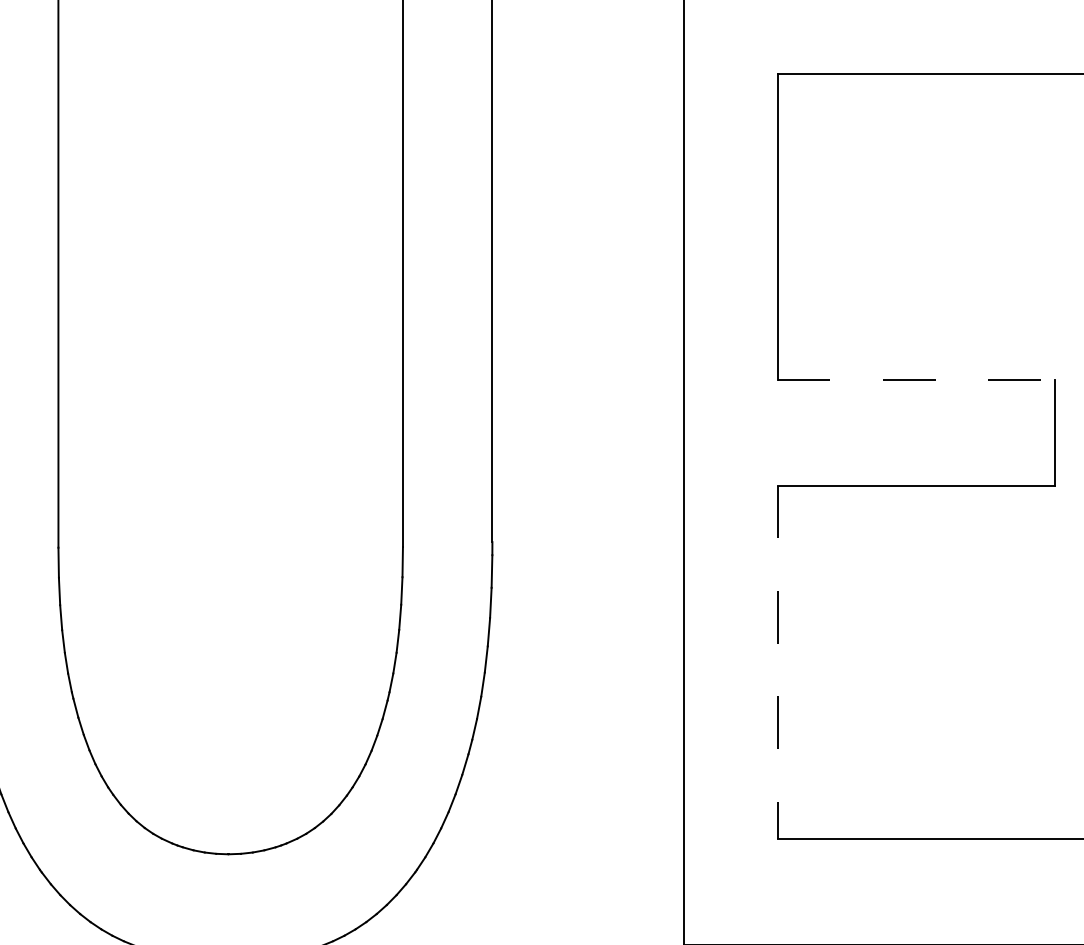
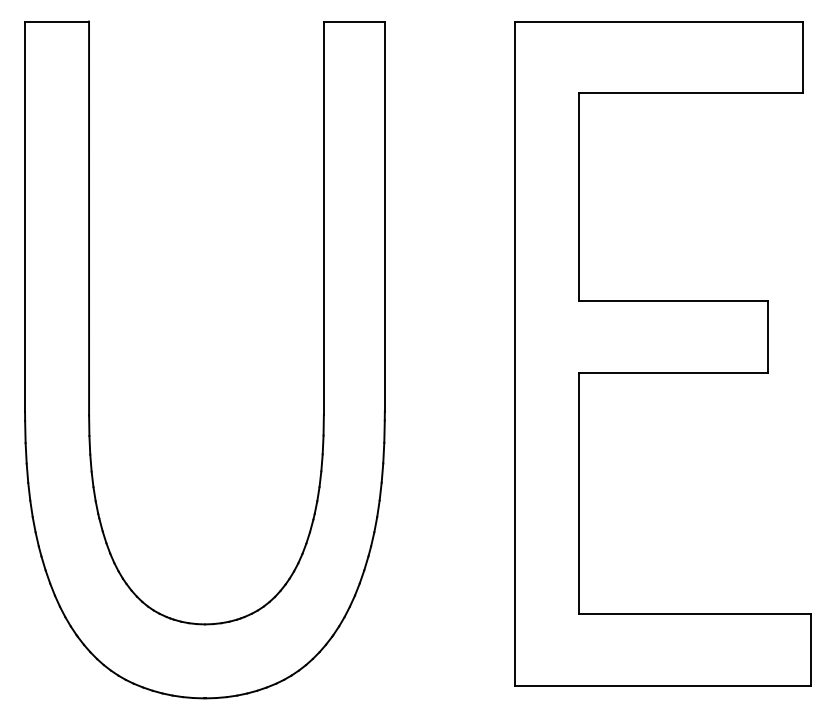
line: (915, 380) -> (673, 301), dashed -> solid
line: (778, 662) -> (579, 493), dashed -> solid

